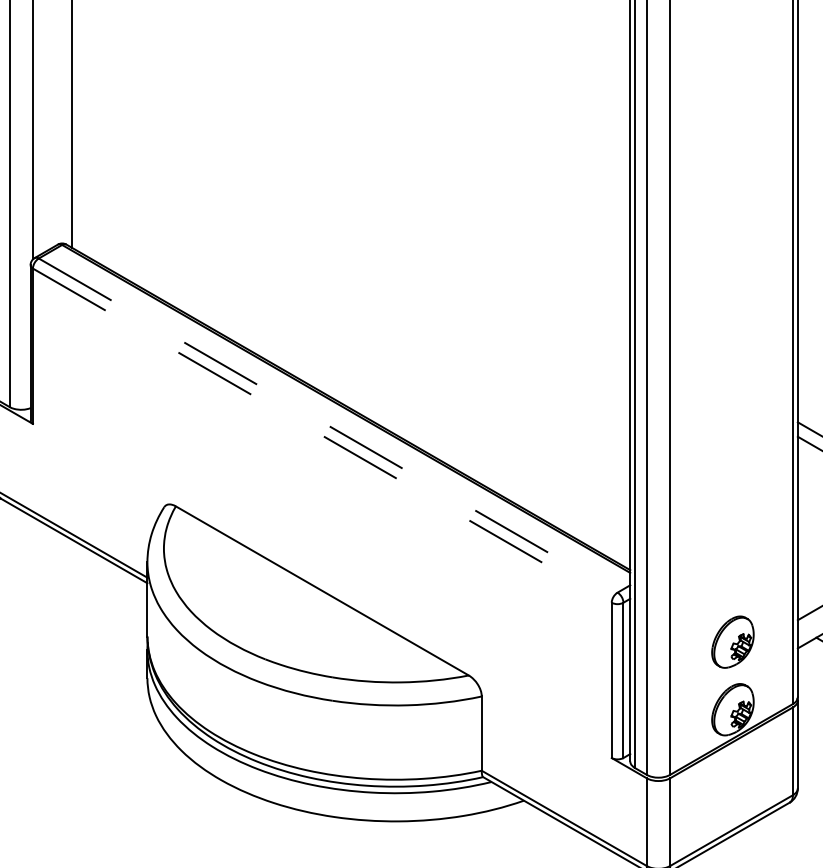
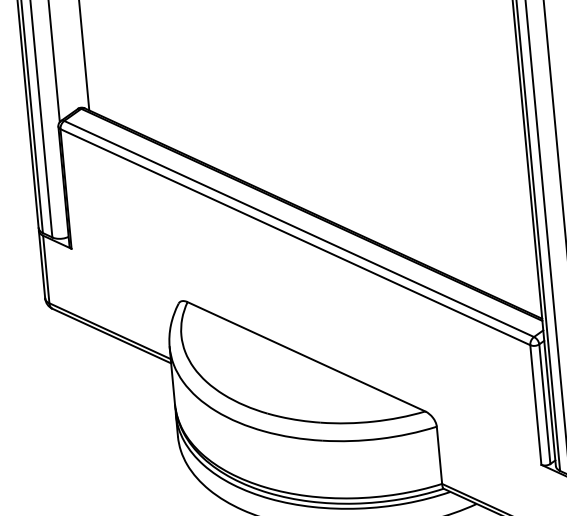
line: (328, 425) -> (299, 228), dashed -> solid
line: (322, 435) -> (295, 237), dashed -> solid

